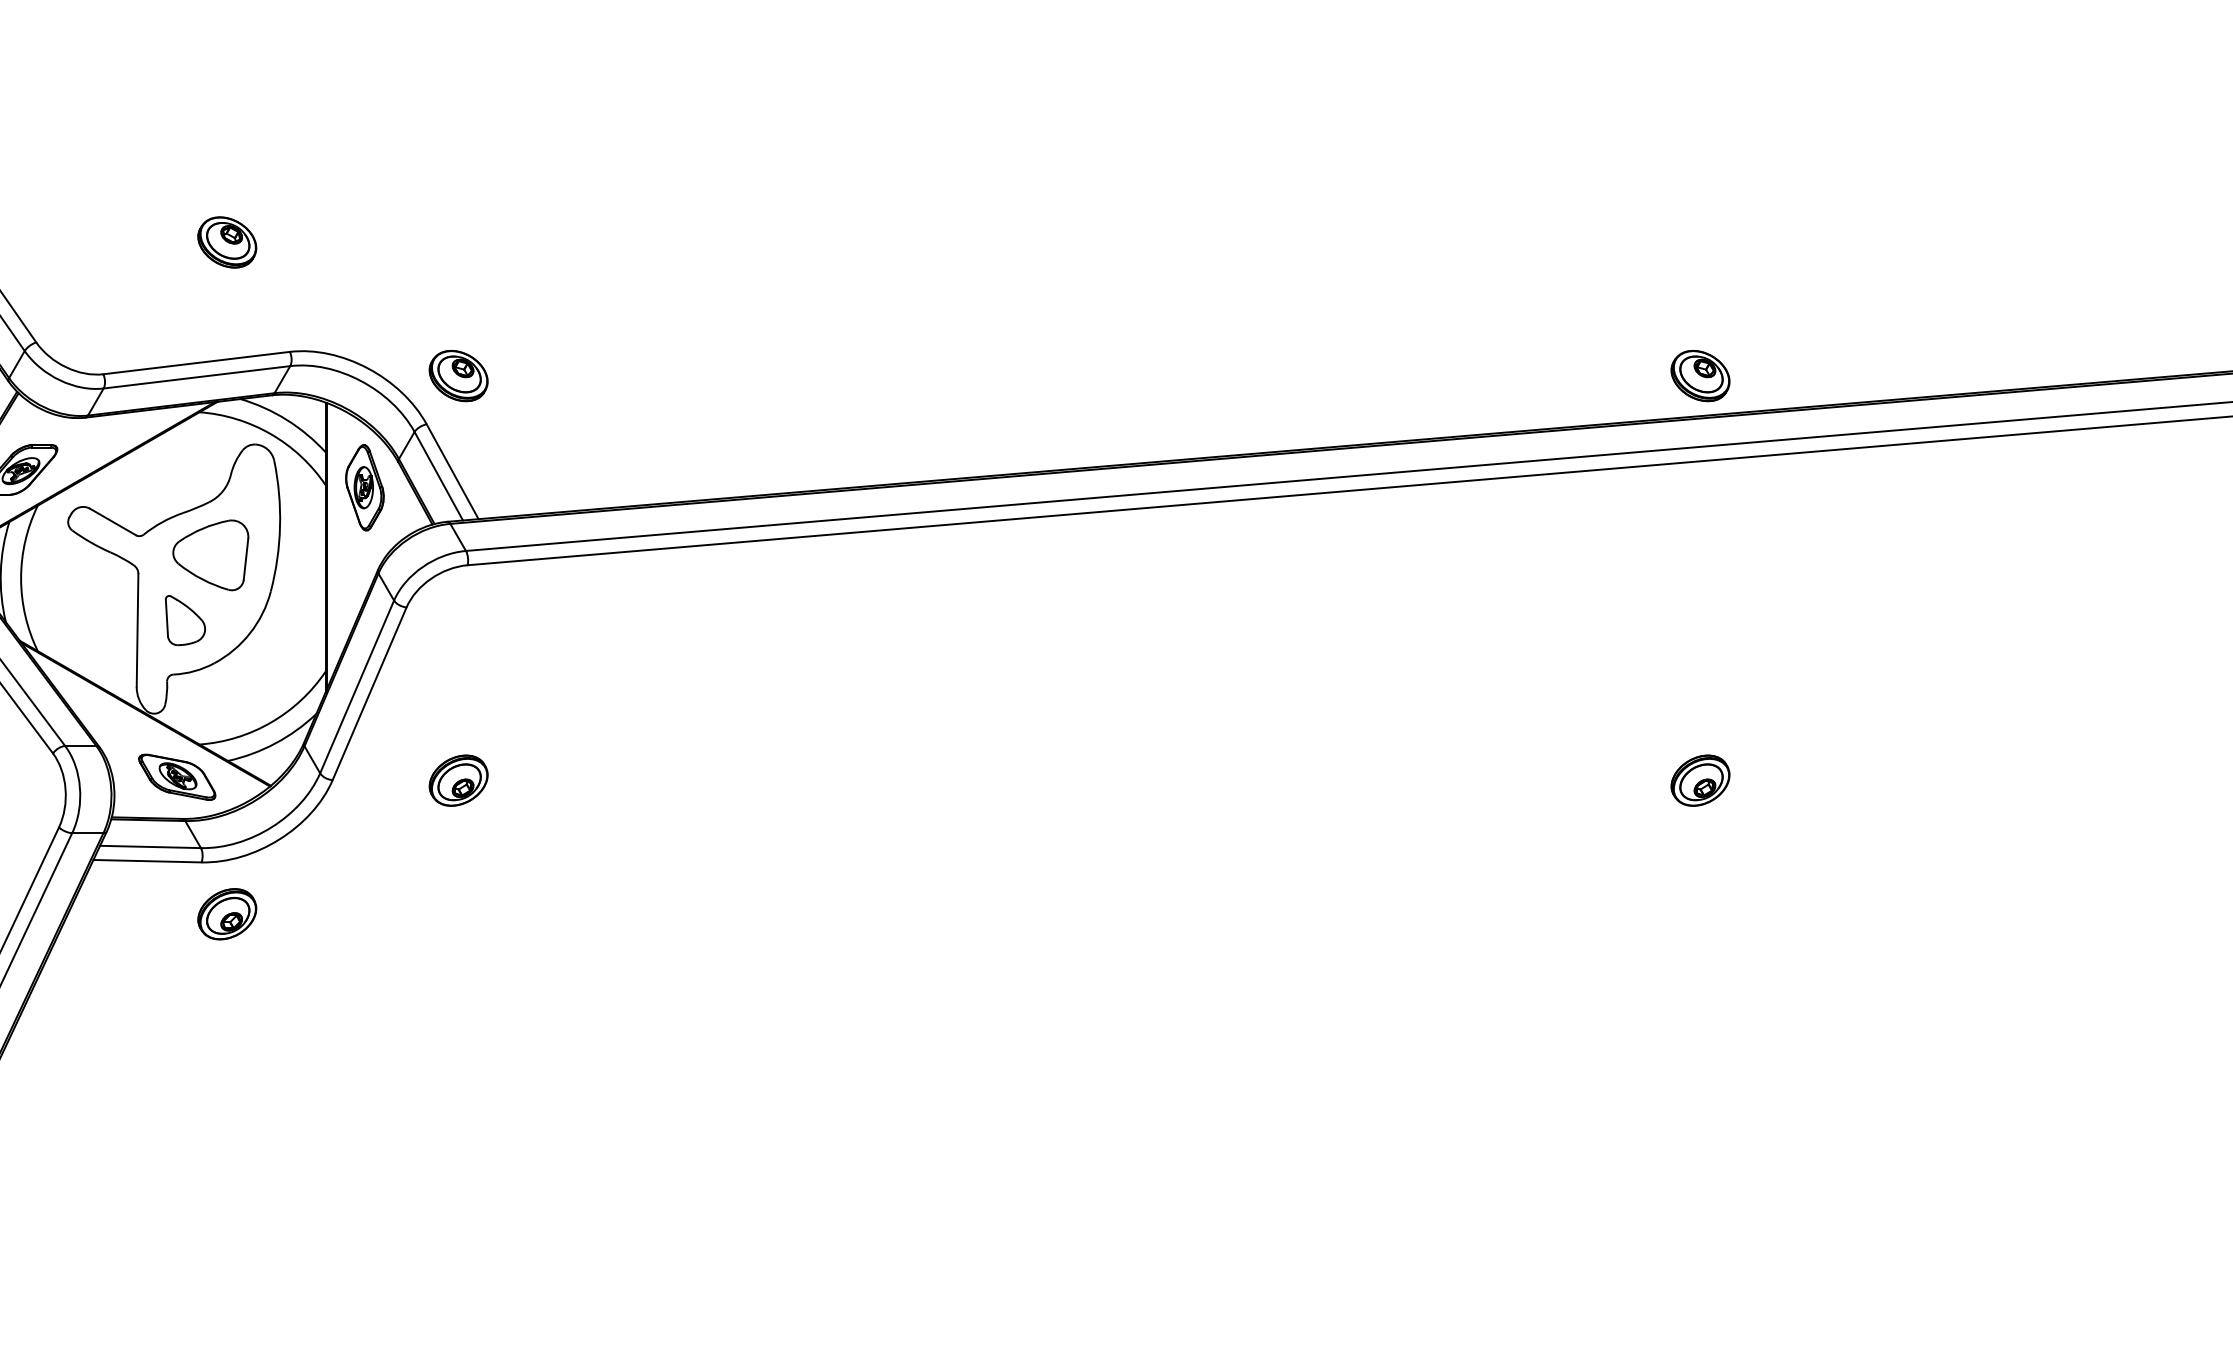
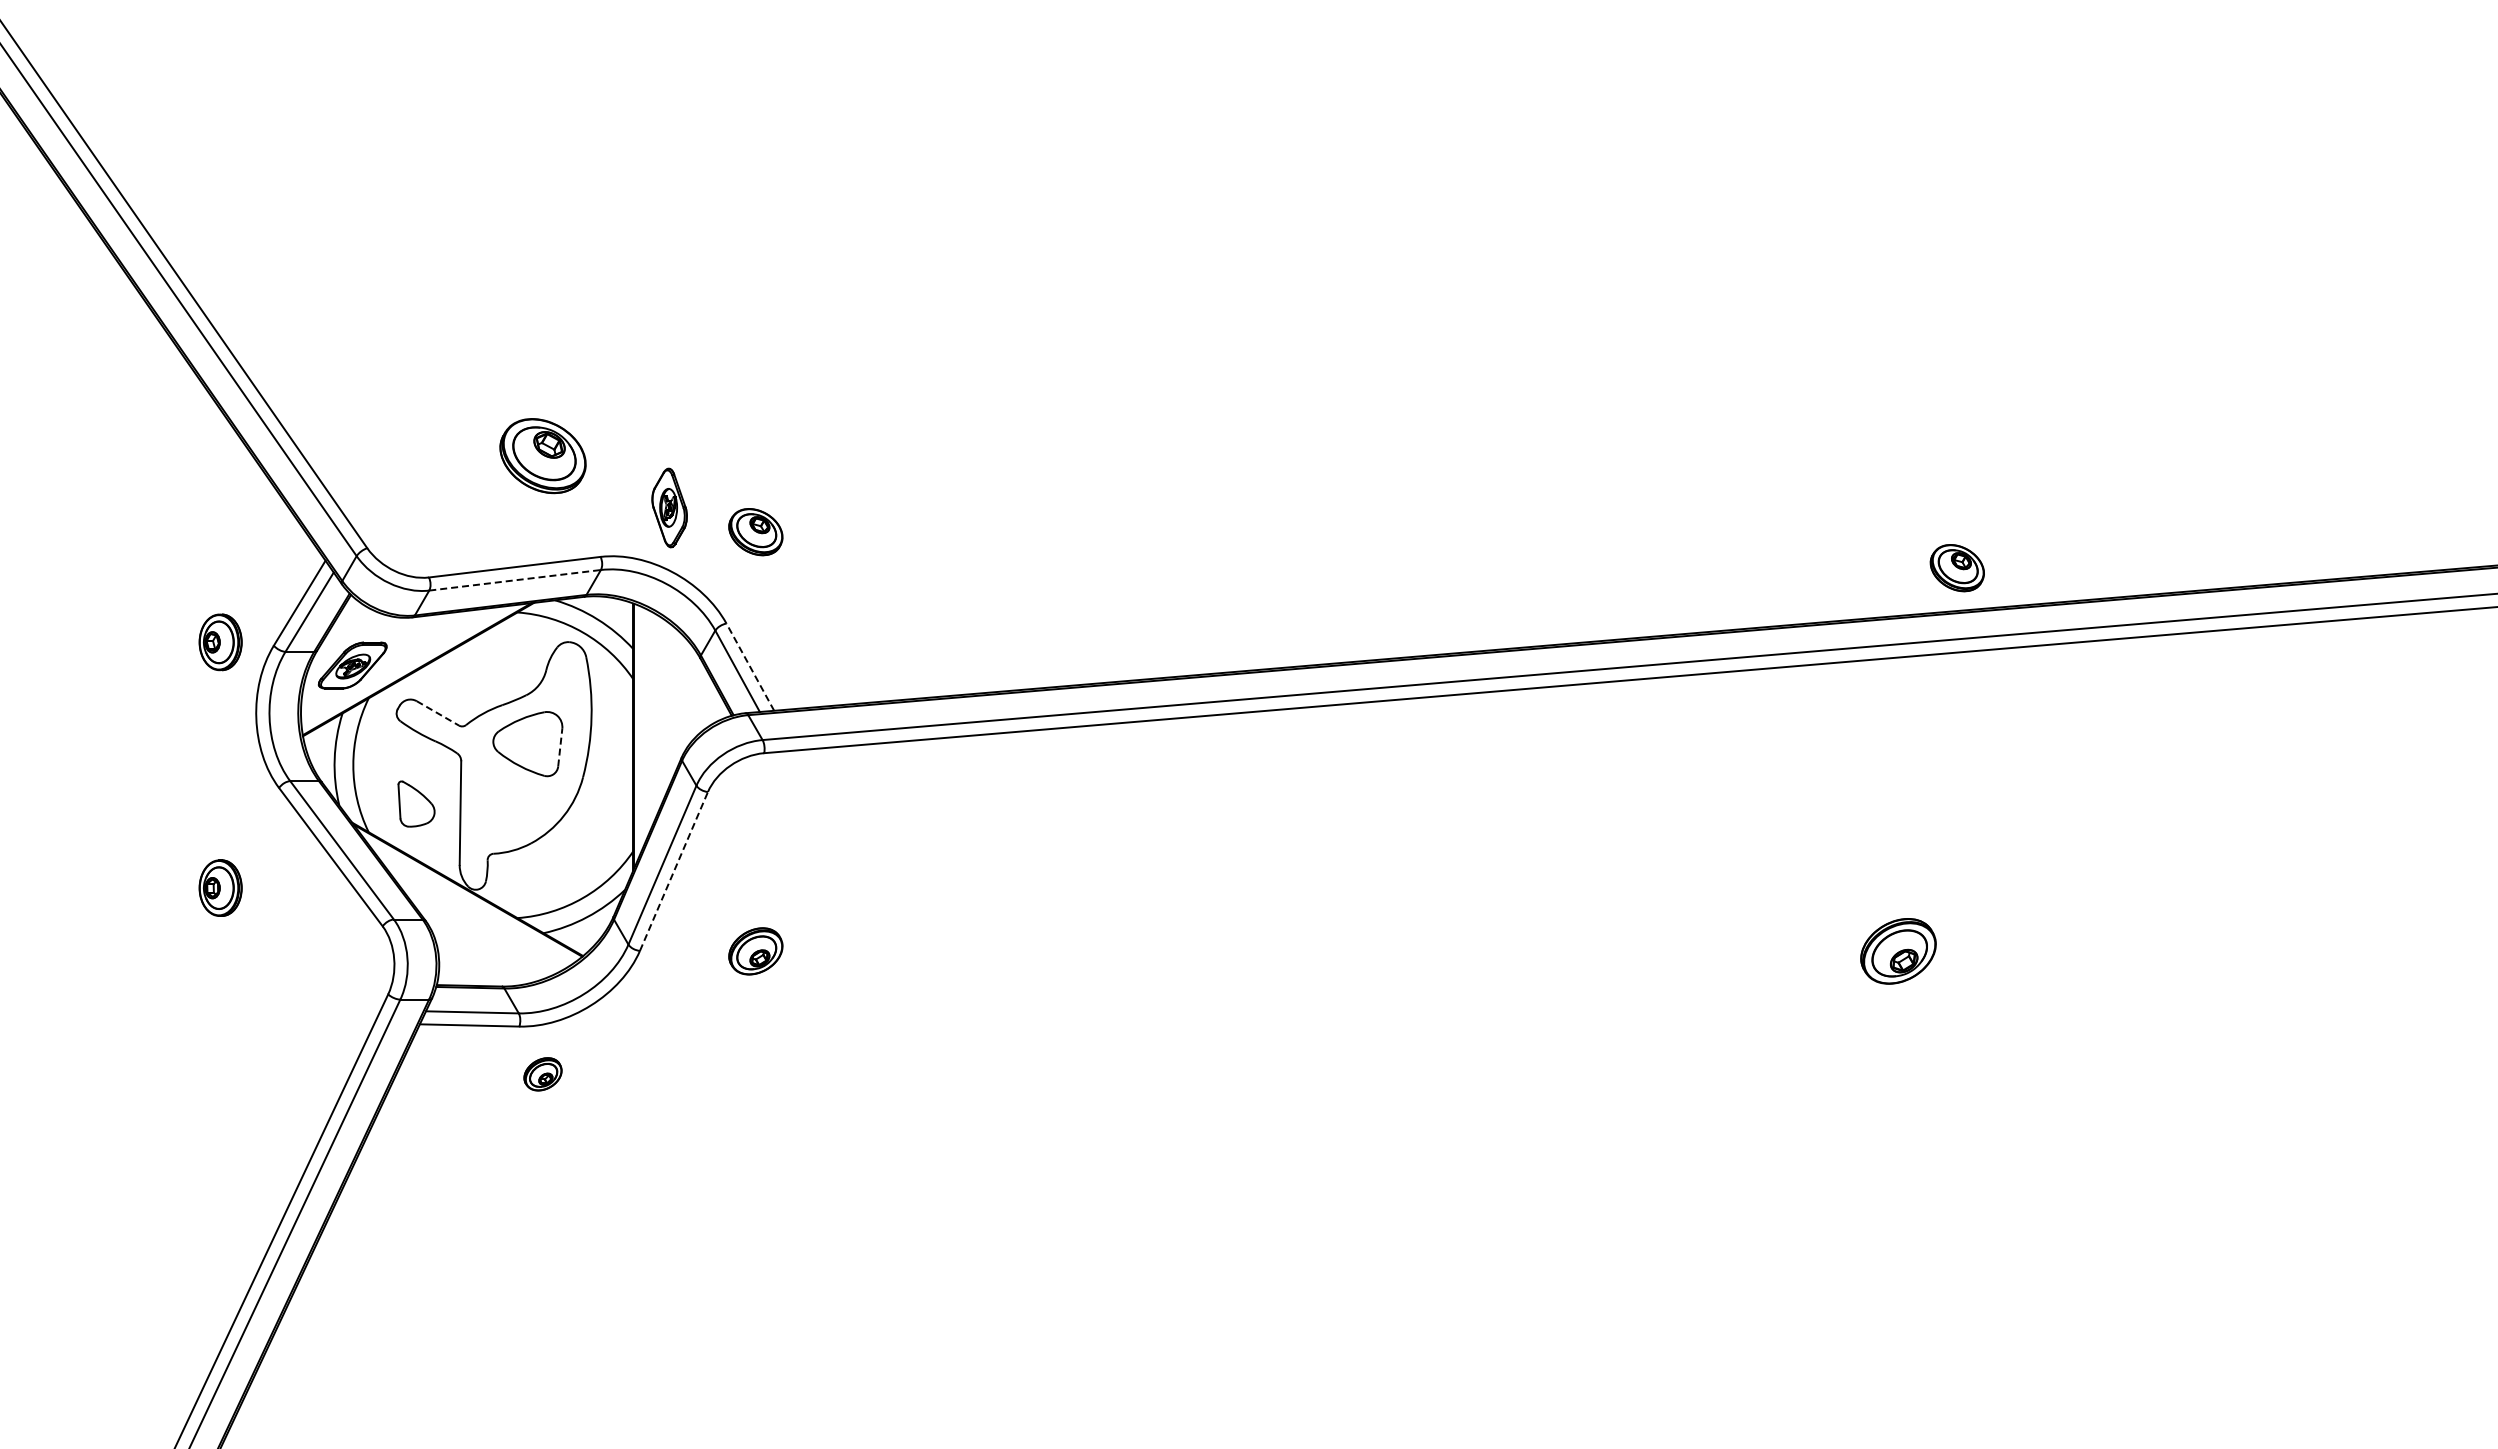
part: (226, 242) -> (542, 456), size x1.6
part: (458, 376) -> (755, 532), moved
part: (1699, 376) -> (1956, 568), moved
line: (197, 377) -> (515, 580), solid -> dashed
line: (452, 472) -> (750, 667), solid -> dashed
part: (364, 487) -> (669, 507), moved
line: (113, 522) -> (438, 713), solid -> dashed
line: (246, 559) -> (560, 747), solid -> dashed
part: (185, 619) -> (416, 803), moved
line: (370, 692) -> (674, 870), solid -> dashed
part: (176, 776) -> (496, 947), removed
part: (1699, 780) -> (1897, 951), size x1.4
part: (226, 914) -> (542, 1074), size x0.7

